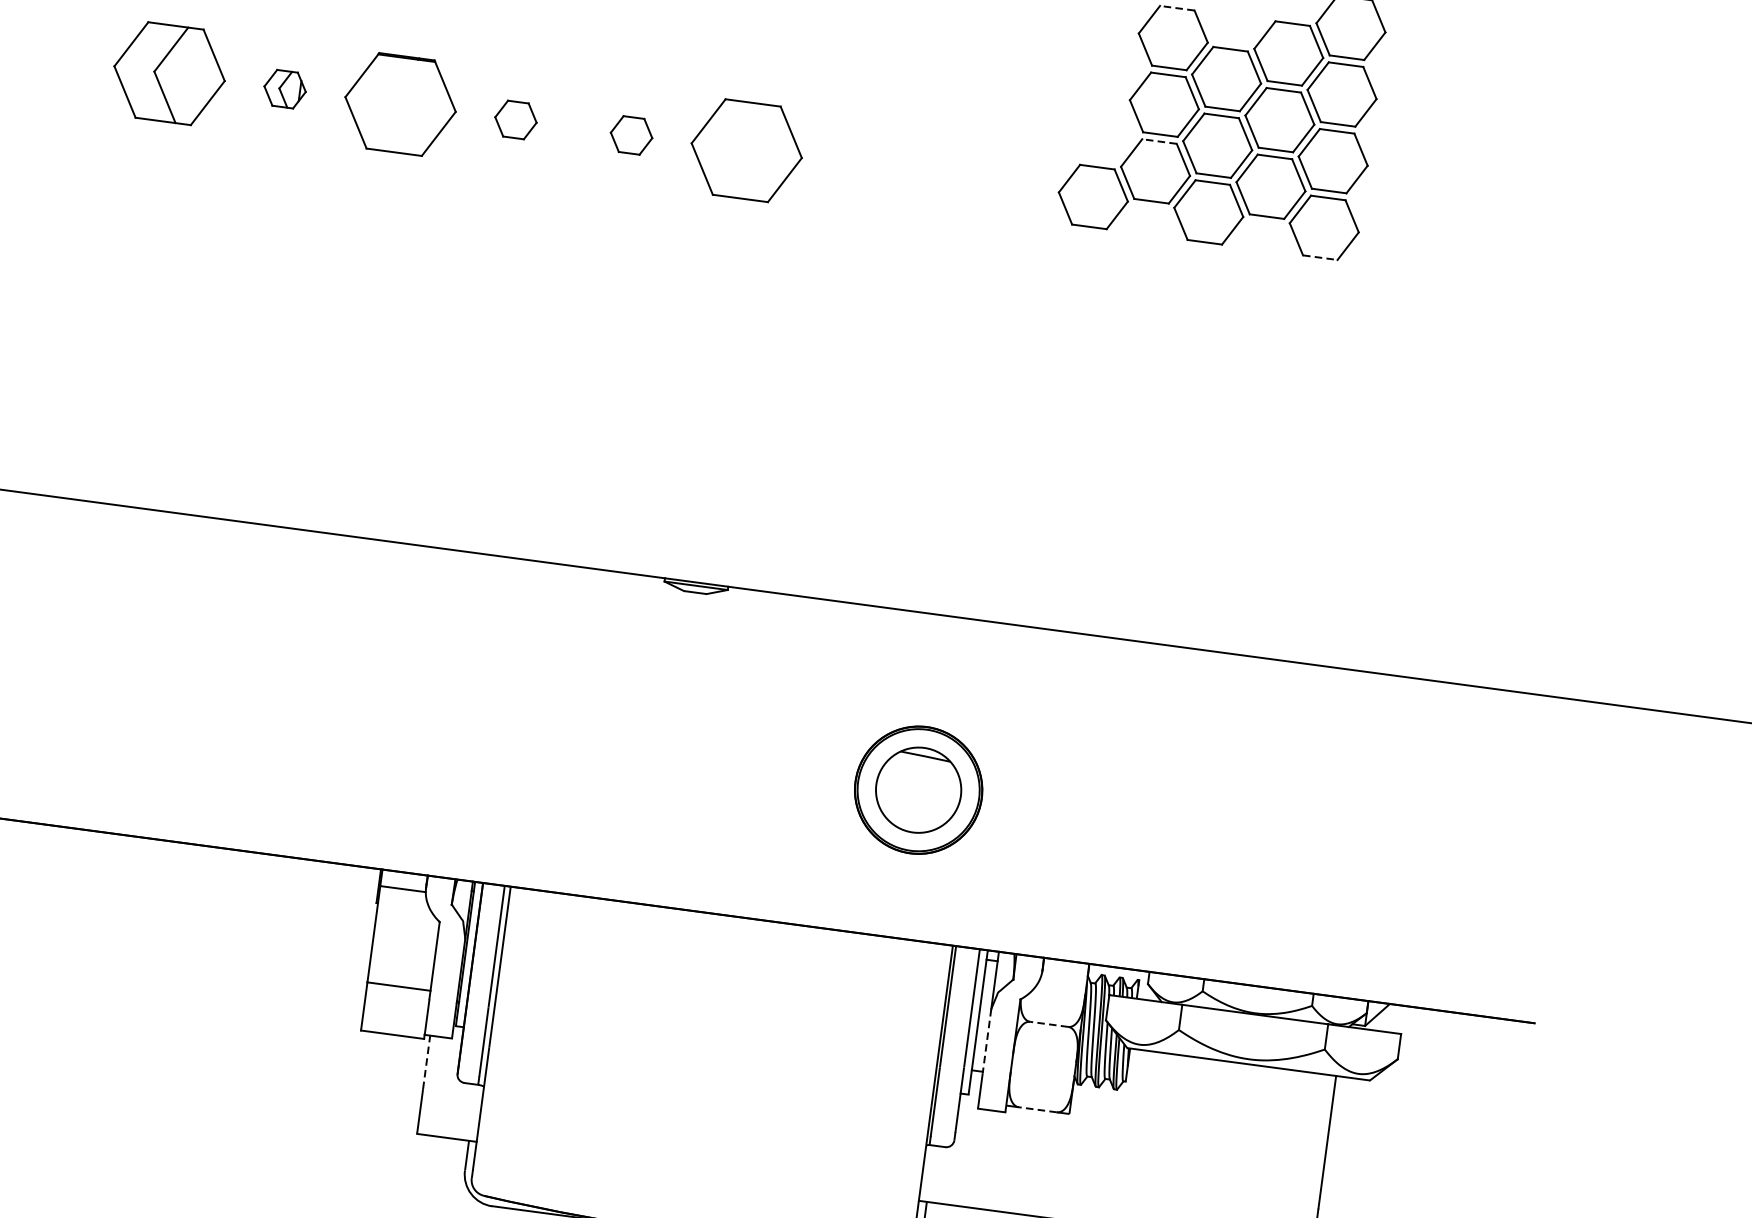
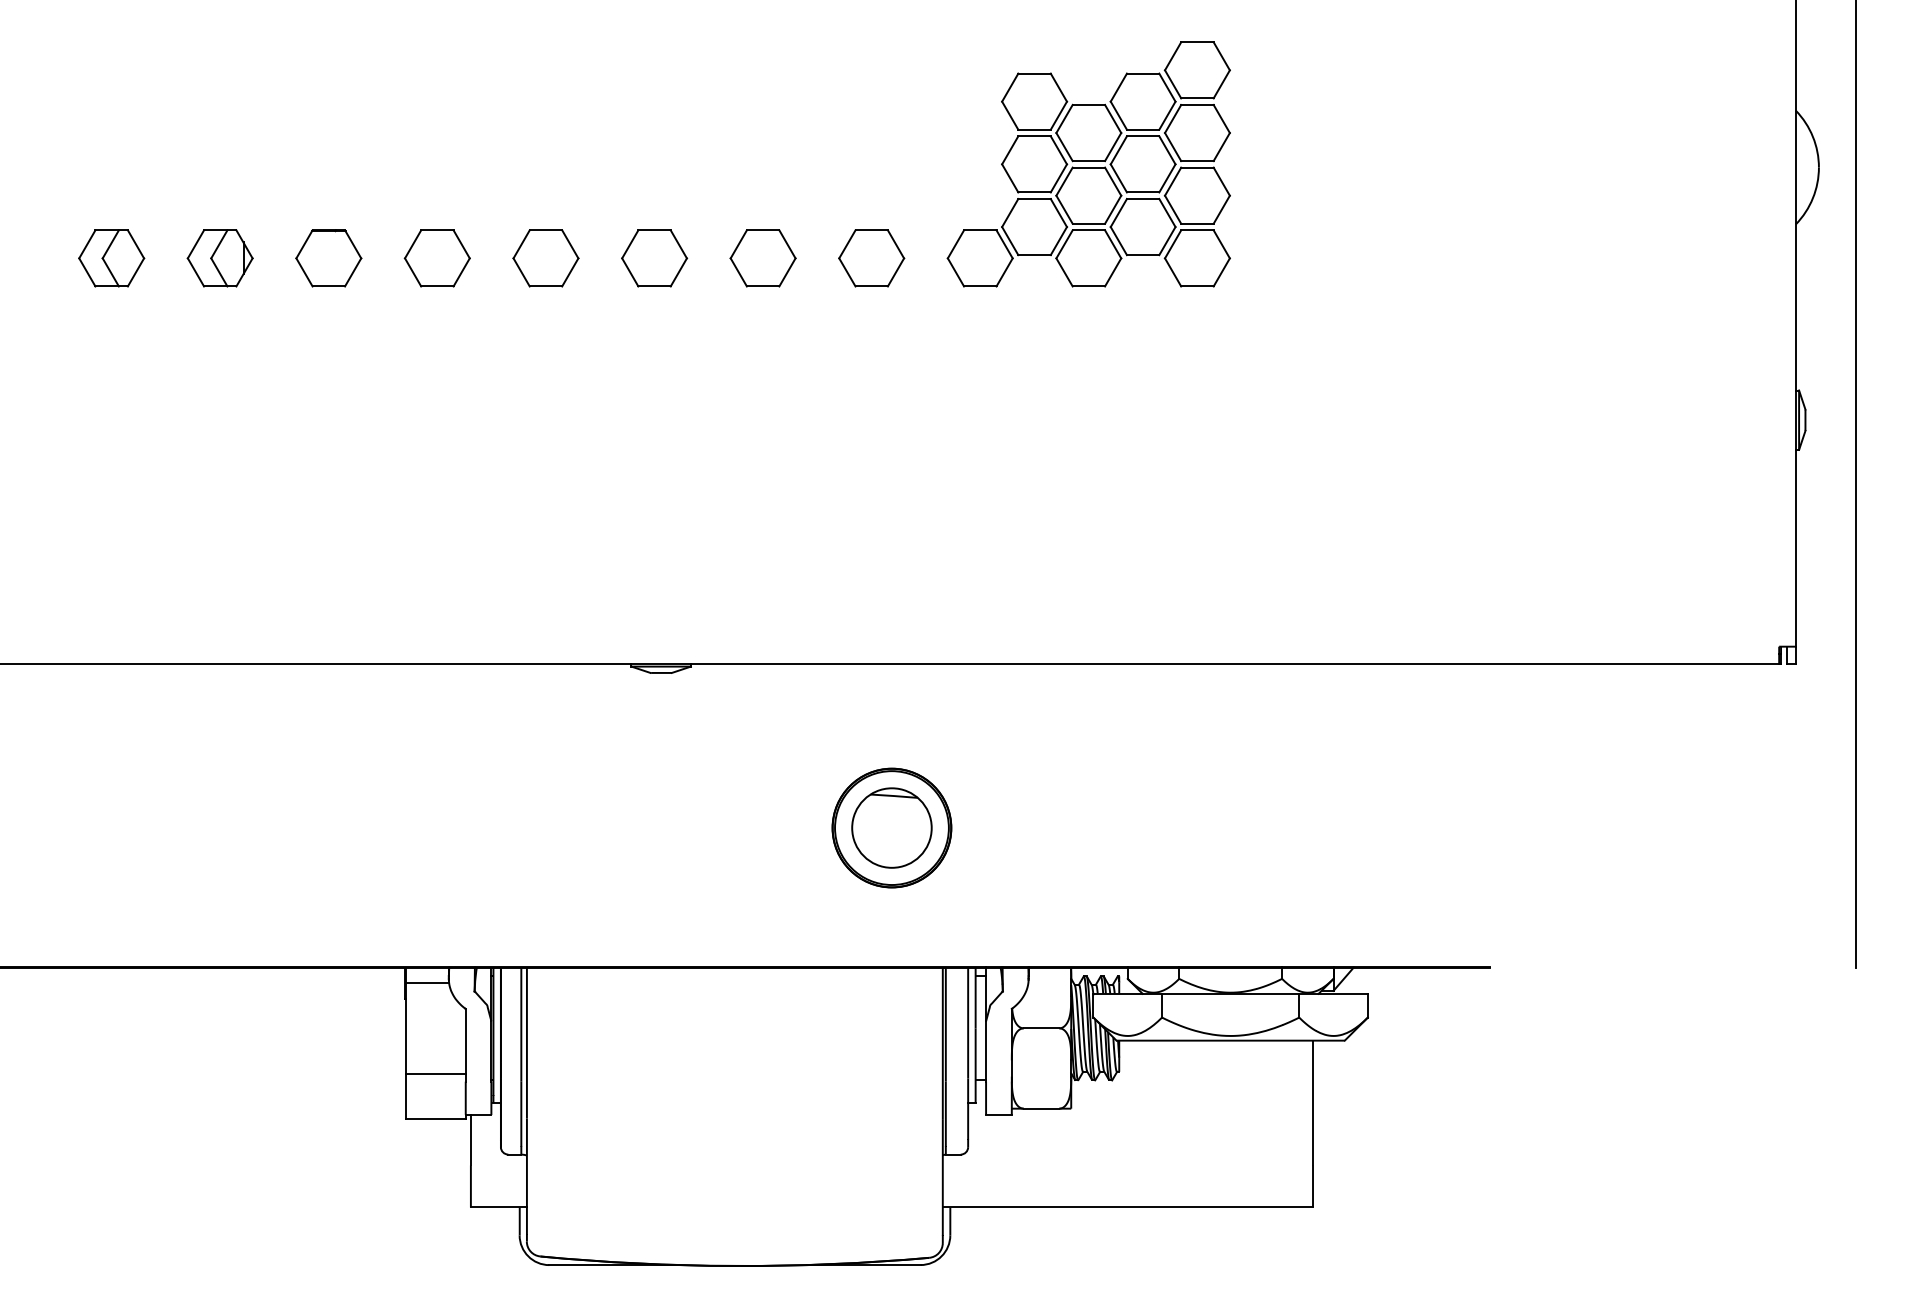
line: (1177, 8) -> (1034, 73), dashed -> solid
part: (169, 73) -> (111, 258), size x0.62
part: (284, 89) -> (219, 258), size x1.67
part: (400, 104) -> (328, 258), size x0.62
part: (515, 119) -> (436, 258), size x1.67
part: (631, 135) -> (545, 258), size x1.67
line: (1159, 141) -> (1034, 198), dashed -> solid
part: (746, 150) -> (654, 258), size x0.62
part: (861, 166) -> (762, 258), added
part: (977, 181) -> (871, 258), added
line: (1320, 257) -> (1197, 286), dashed -> solid
line: (1049, 1024) -> (1041, 1028), dashed -> solid
line: (987, 1041) -> (986, 1051), dashed -> solid
line: (426, 1061) -> (470, 1139), dashed -> solid
line: (1037, 1109) -> (1041, 1108), dashed -> solid

